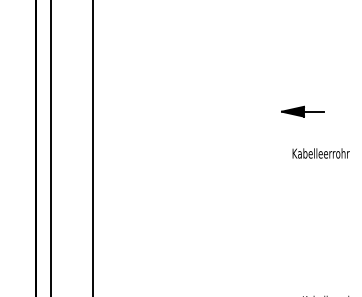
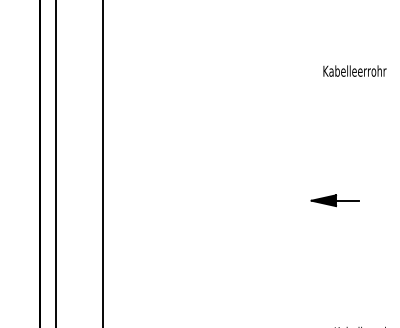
part: (302, 111) -> (334, 200), moved
text: (320, 153) -> (354, 71), moved

